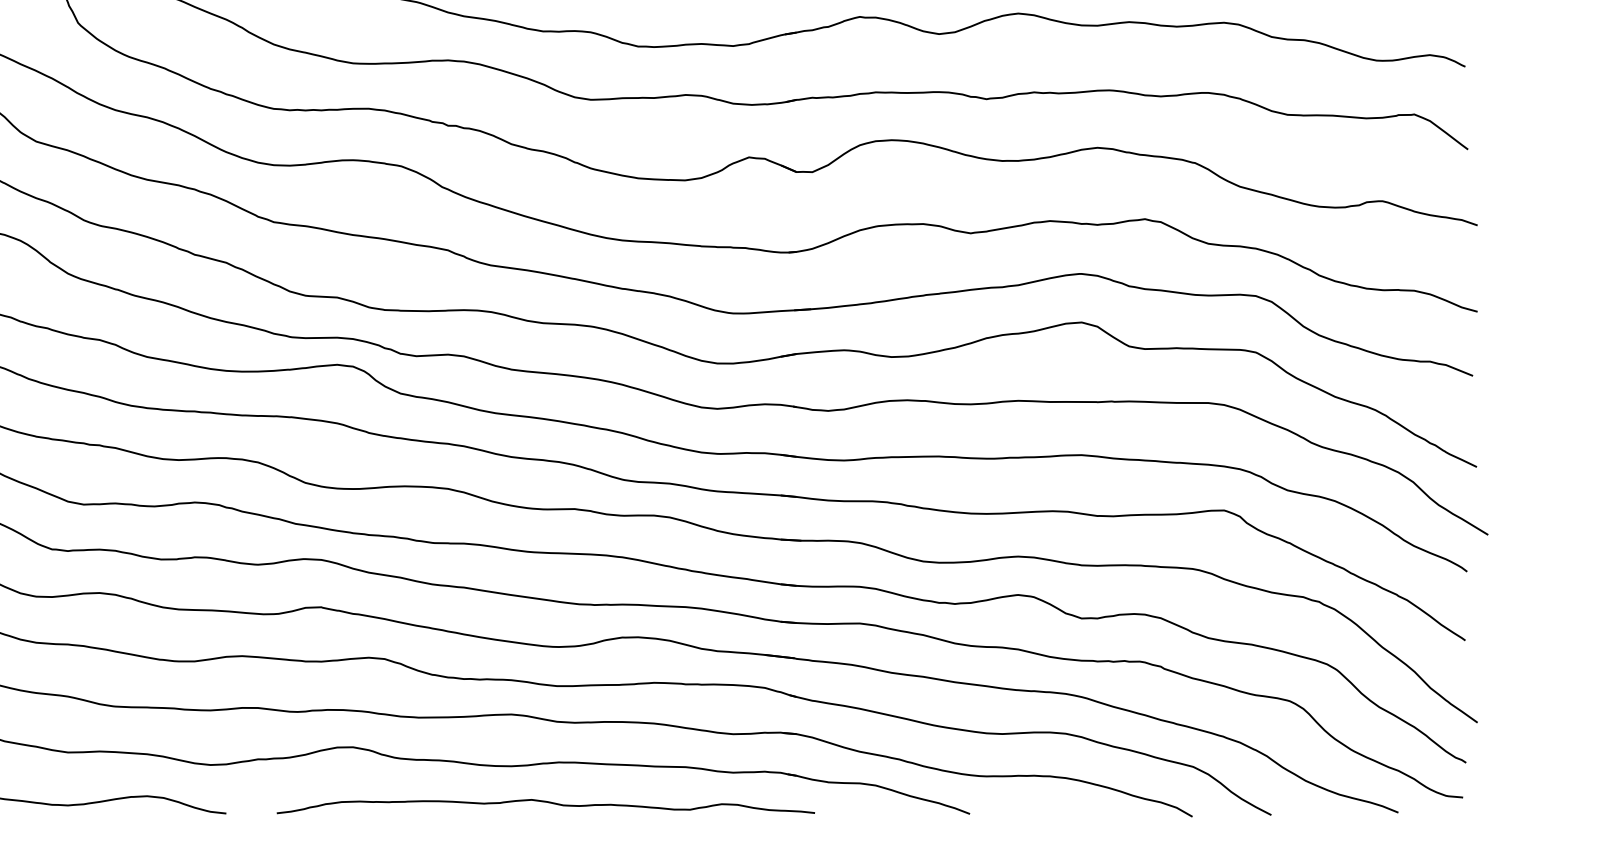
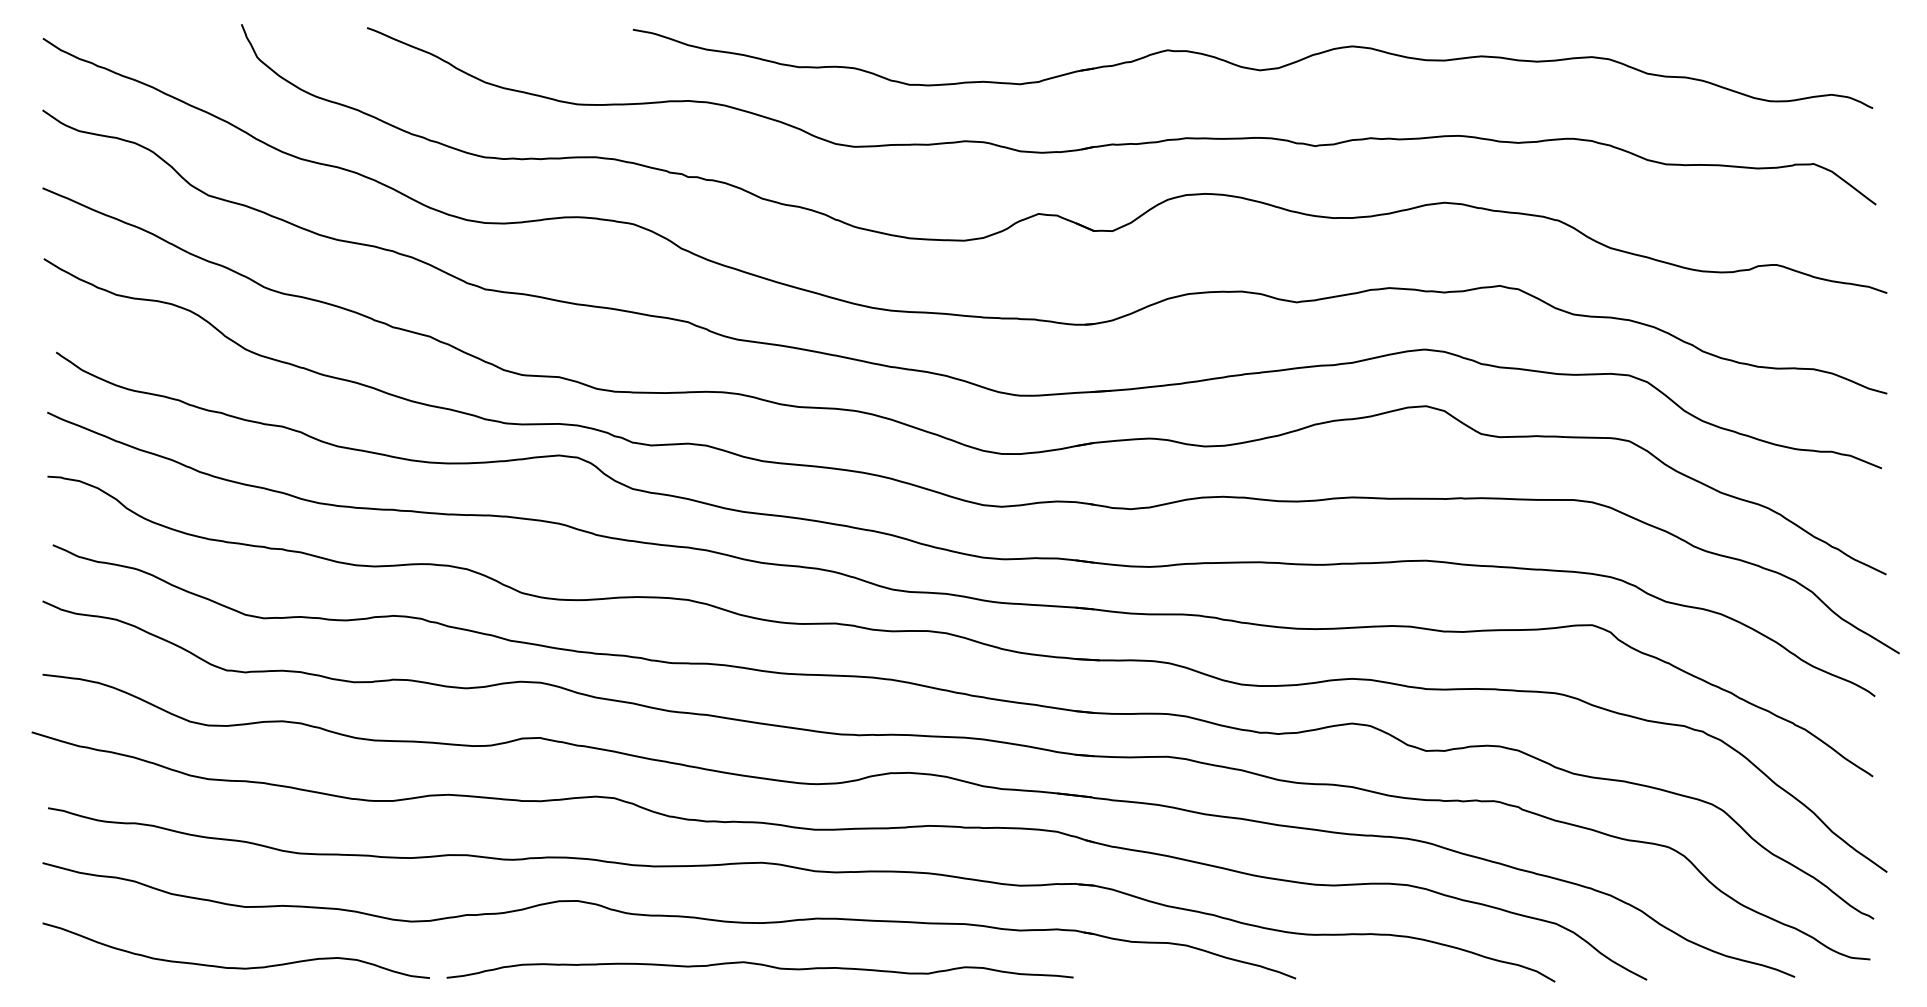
curve: (545, 802) -> (759, 965), moved

